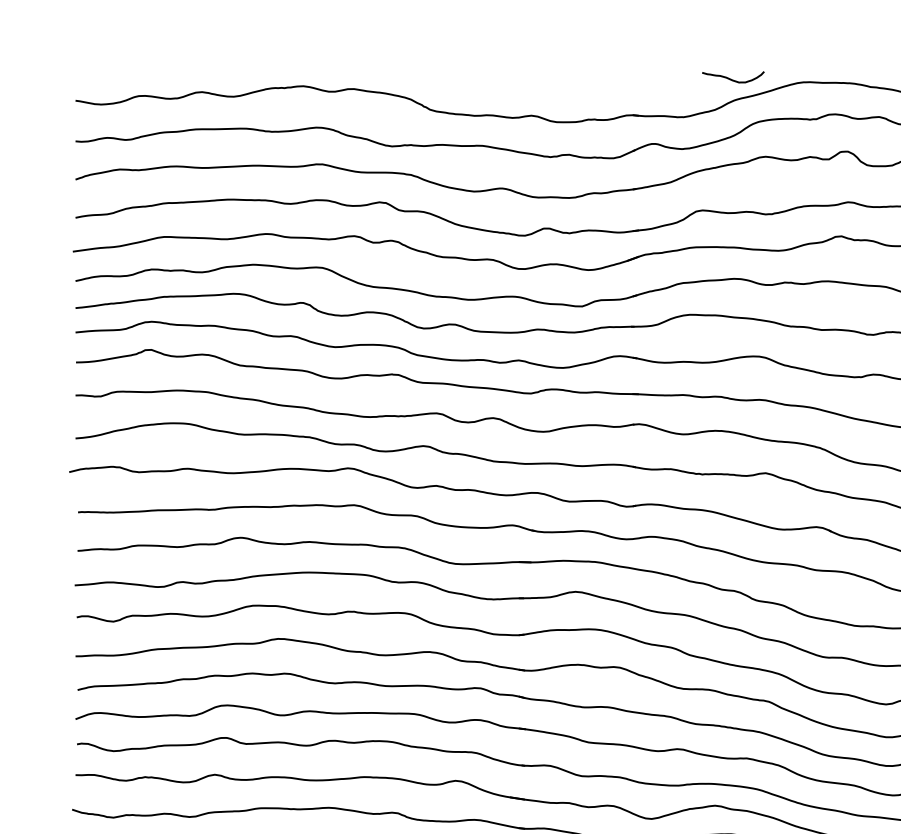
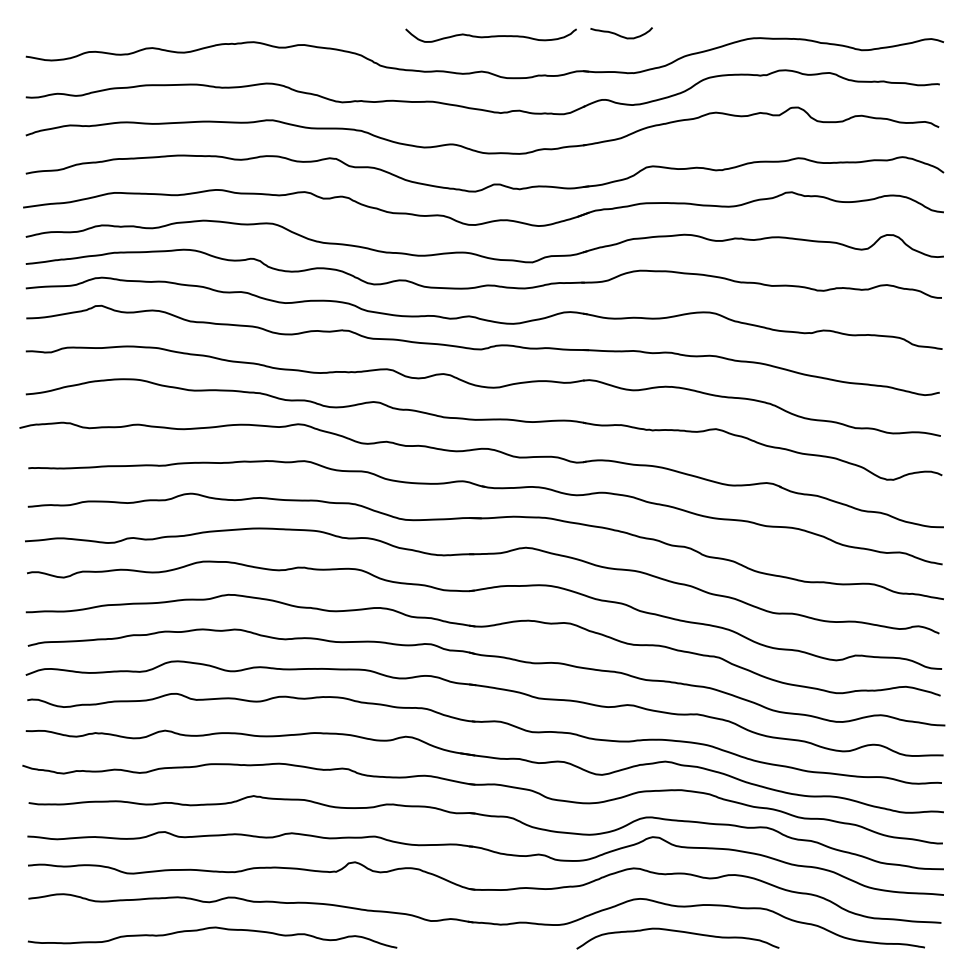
curve: (540, 79) -> (490, 35), added
curve: (733, 79) -> (621, 35), moved

